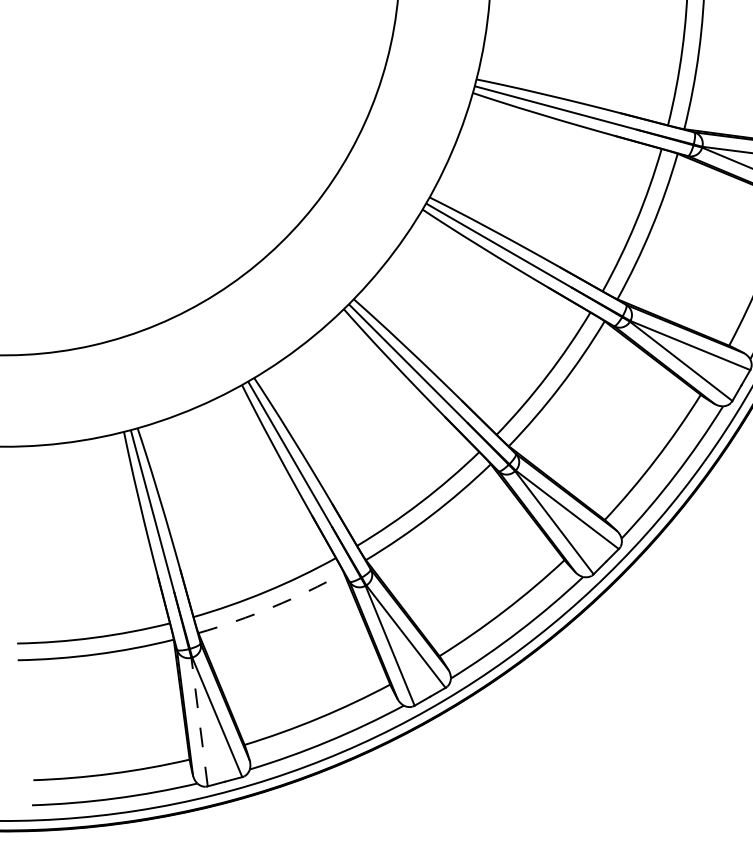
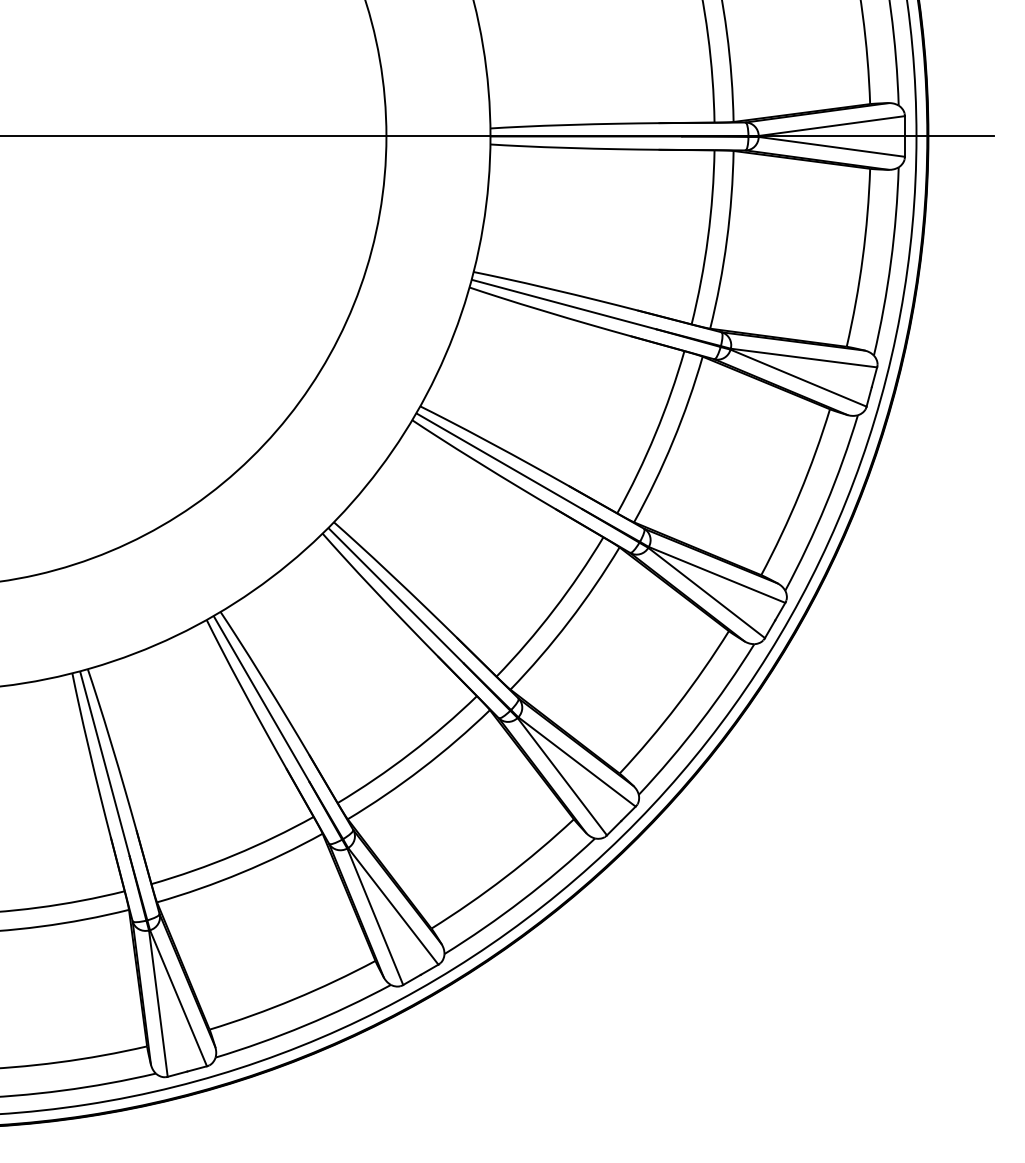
arc: (272, 606) -> (241, 872), dashed -> solid
line: (199, 721) -> (158, 1003), dashed -> solid

